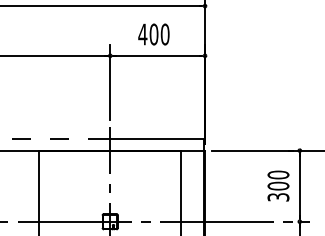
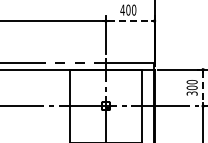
line: (158, 56) -> (130, 21), solid -> dashed
line: (300, 187) -> (203, 88), solid -> dashed

